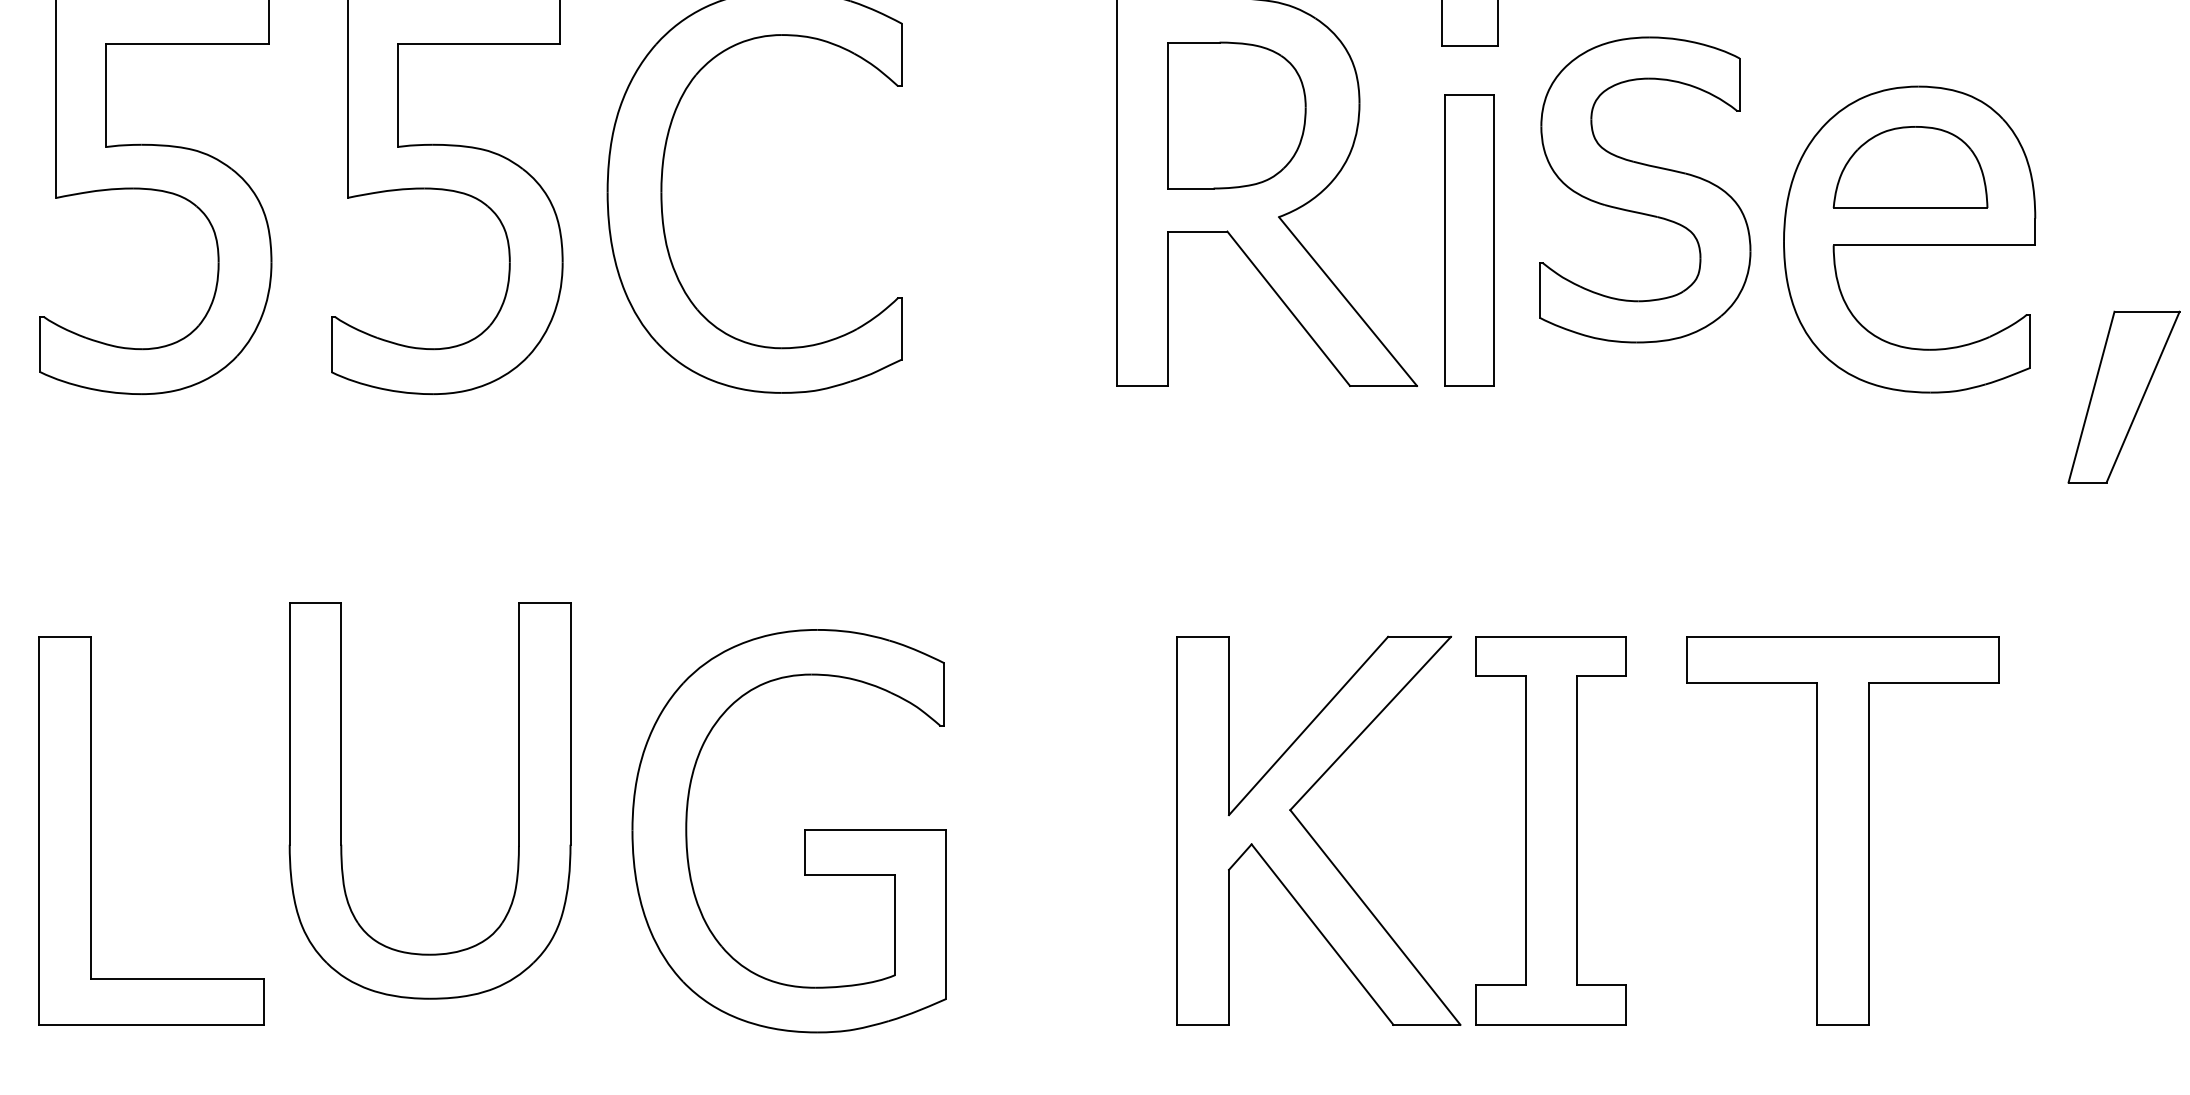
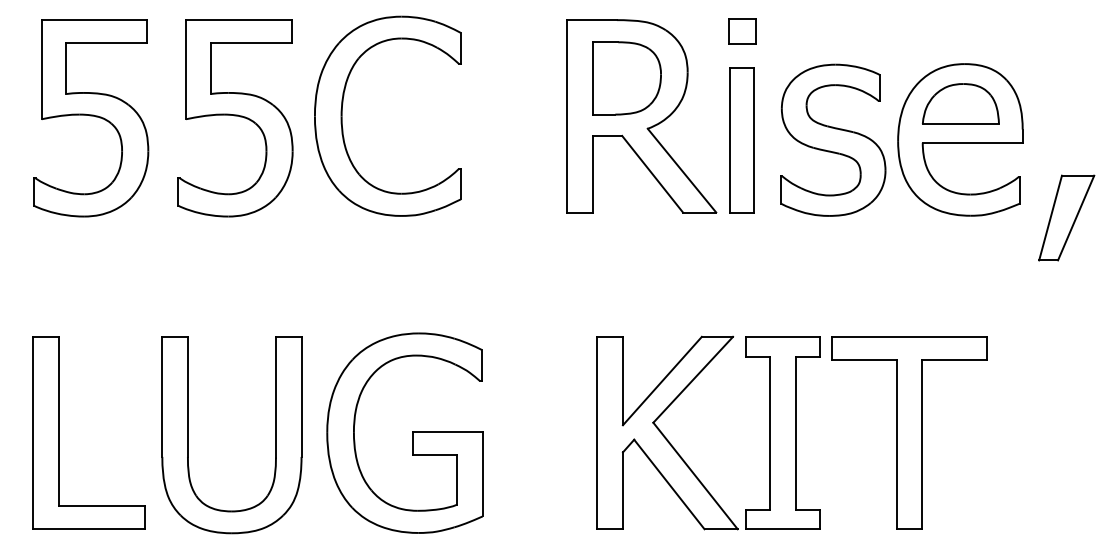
part: (1645, 188) -> (833, 139), moved
part: (342, 801) -> (188, 435), moved
part: (1843, 829) -> (909, 432), moved

